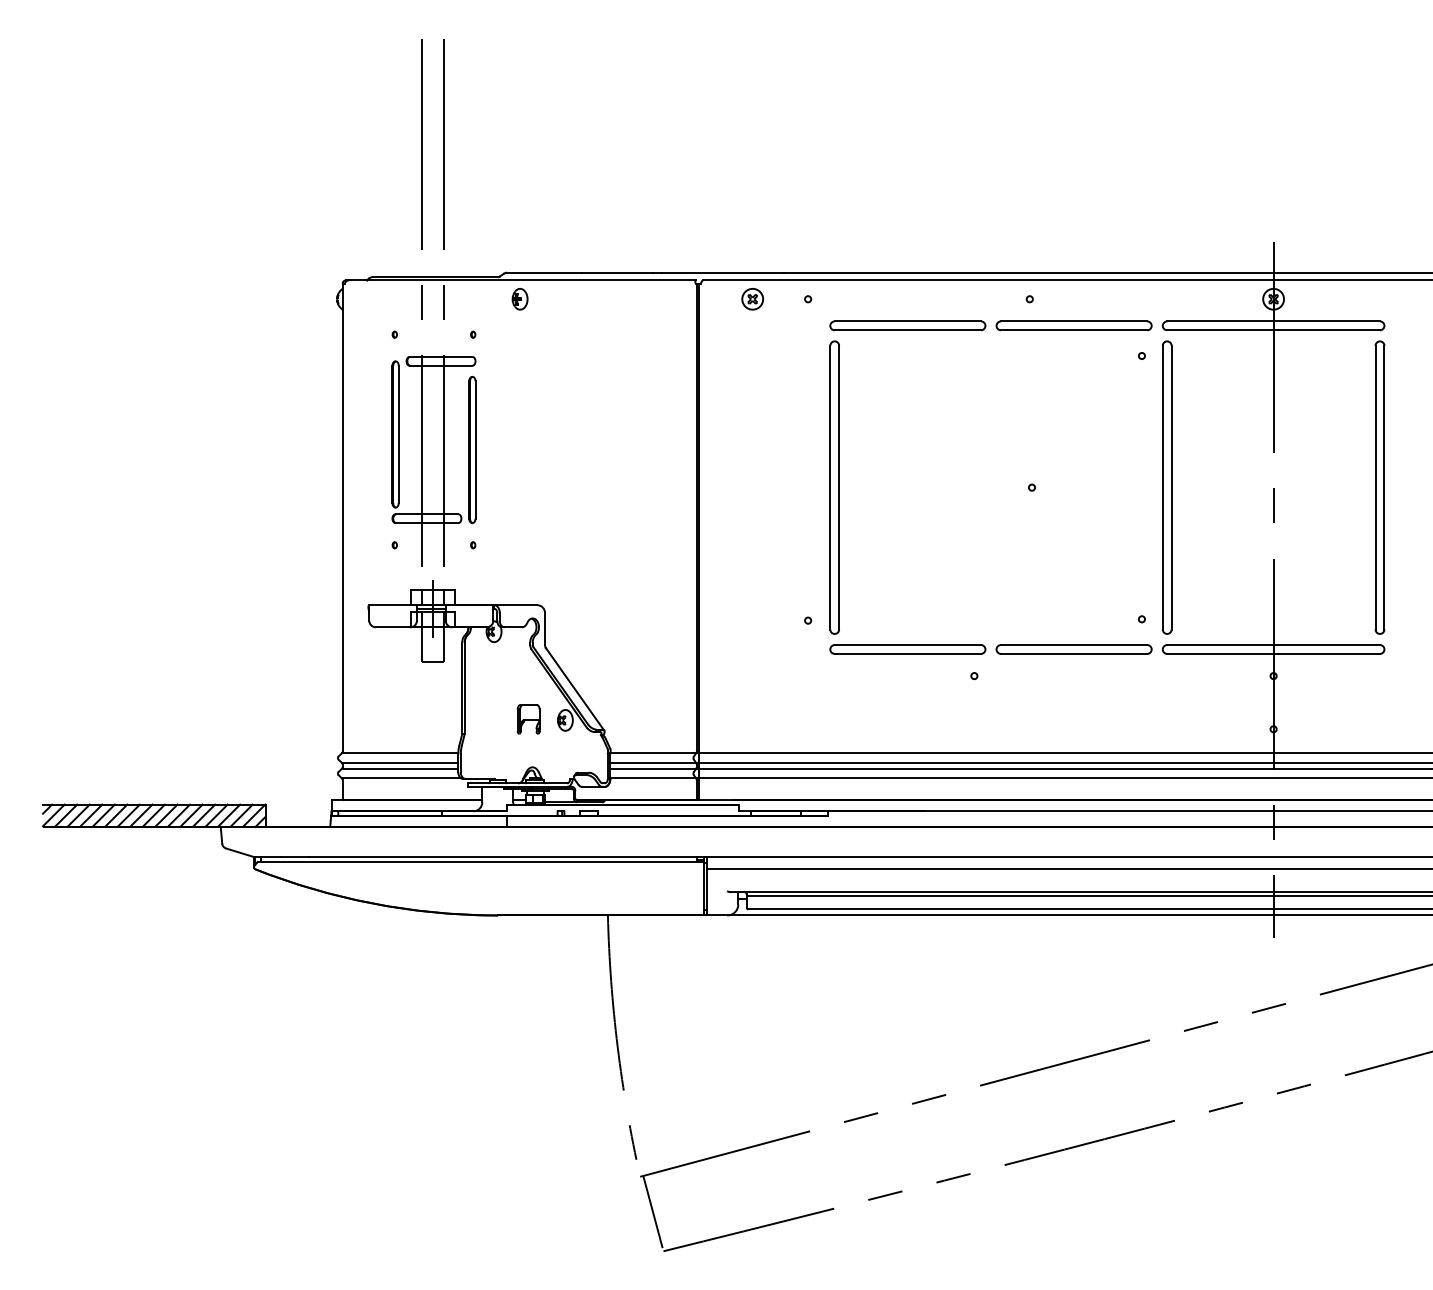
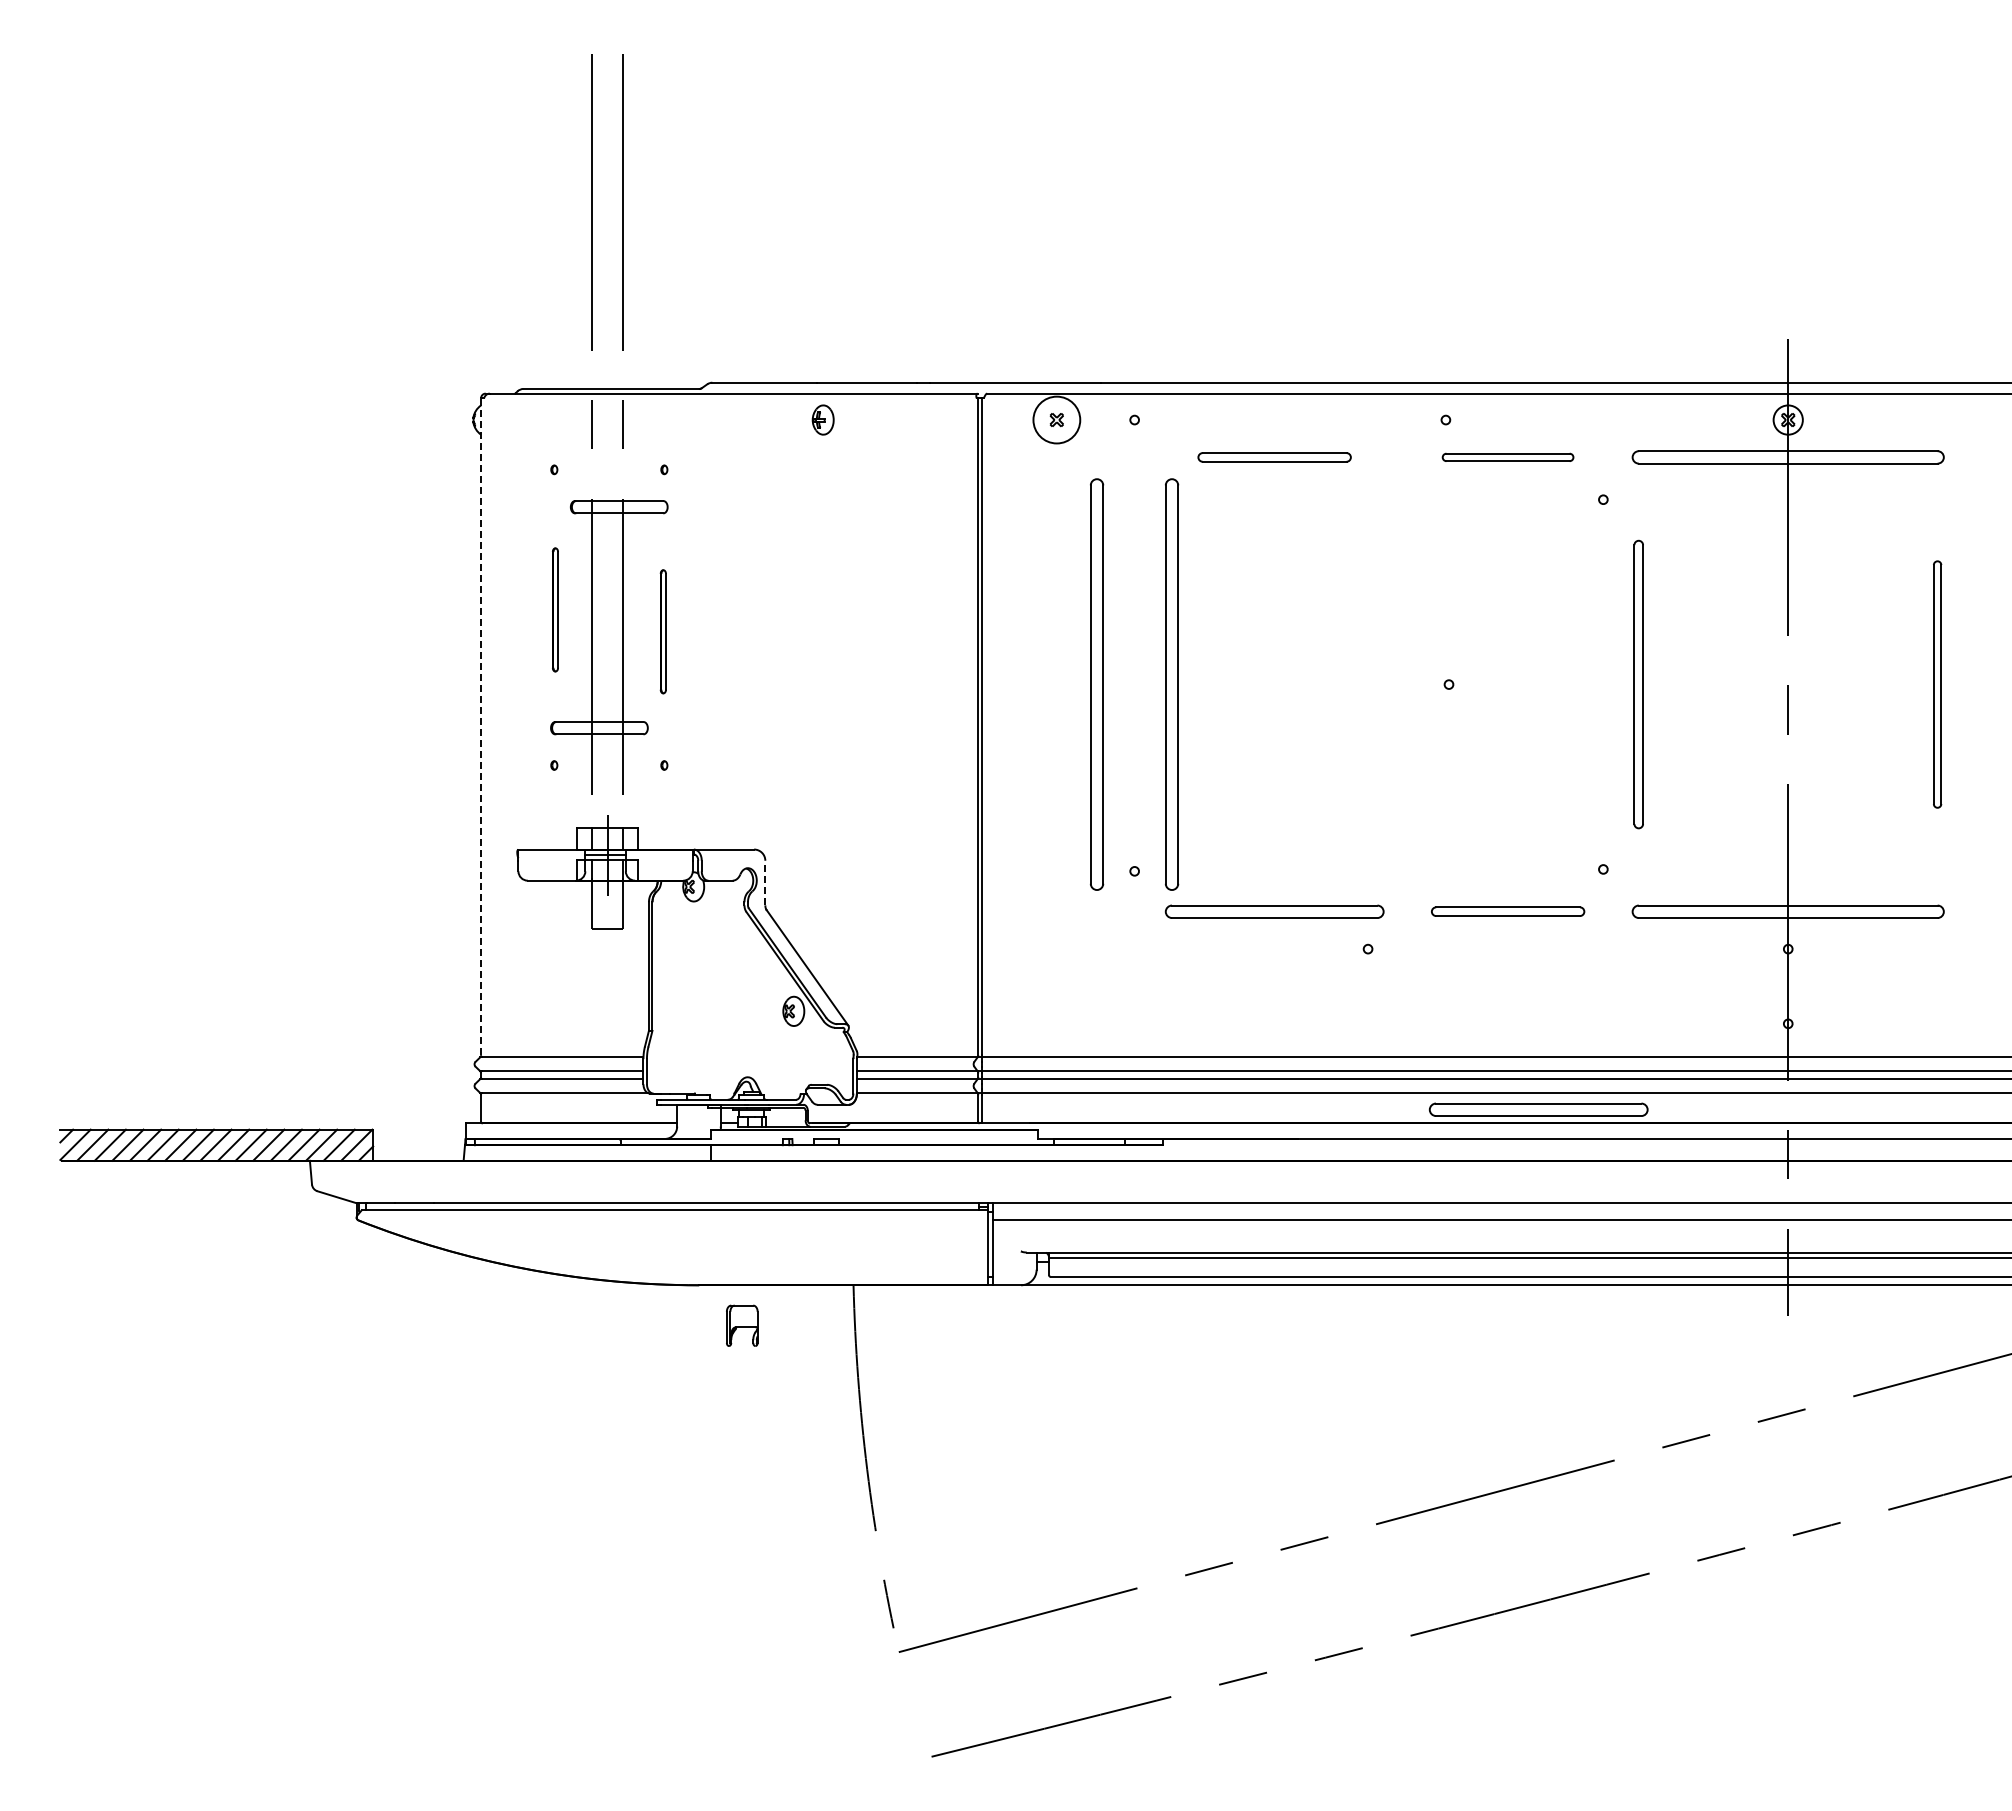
part: (519, 298) -> (822, 419), moved
circle: (752, 298) -> (1056, 419), size x1.6
part: (907, 325) -> (1274, 457), size x0.7
part: (1073, 325) -> (1507, 457), size x0.6
part: (395, 434) -> (555, 609), size x0.6
part: (472, 449) -> (663, 631), size x0.6
part: (781, 487) -> (1097, 684), added
part: (1166, 487) -> (1638, 684), size x0.7
part: (1379, 487) -> (1937, 684), size x0.6
line: (342, 517) -> (481, 726), solid -> dashed
line: (545, 628) -> (765, 882), solid -> dashed
part: (1073, 649) -> (1507, 911), size x0.7
part: (528, 719) -> (742, 1325), moved
part: (1095, 790) -> (1538, 1109), added
line: (652, 1211) -> (916, 1701), removed

